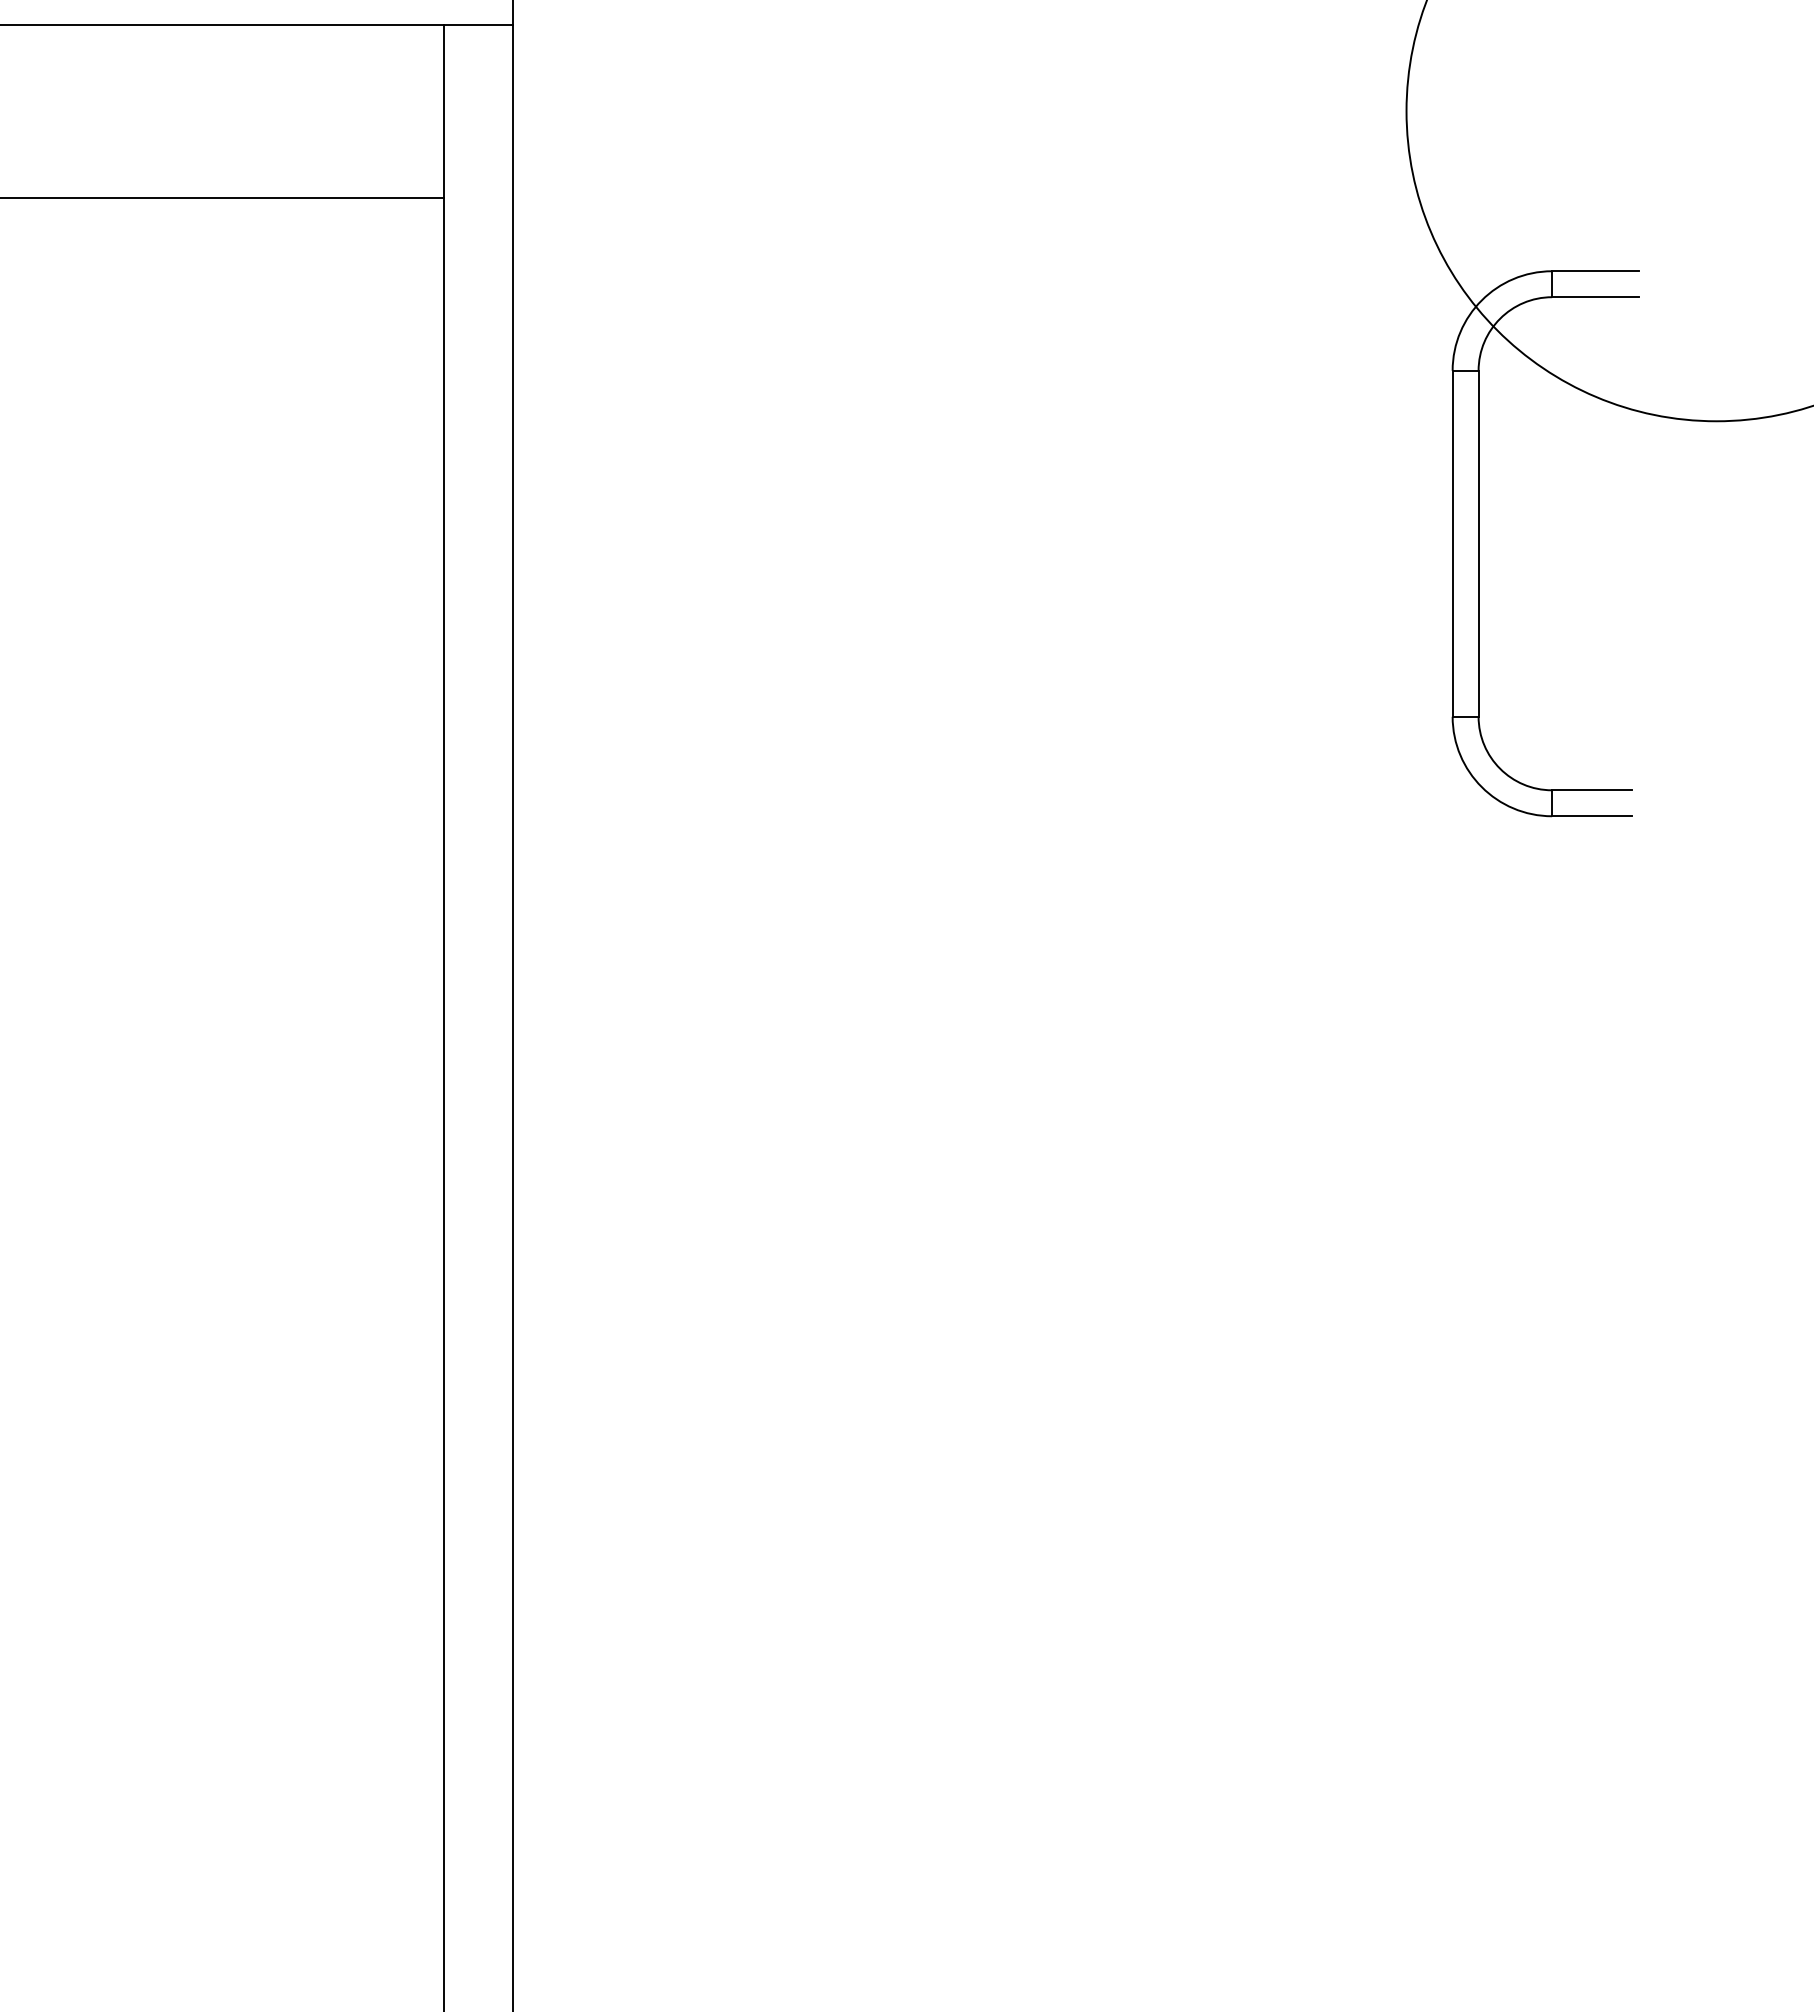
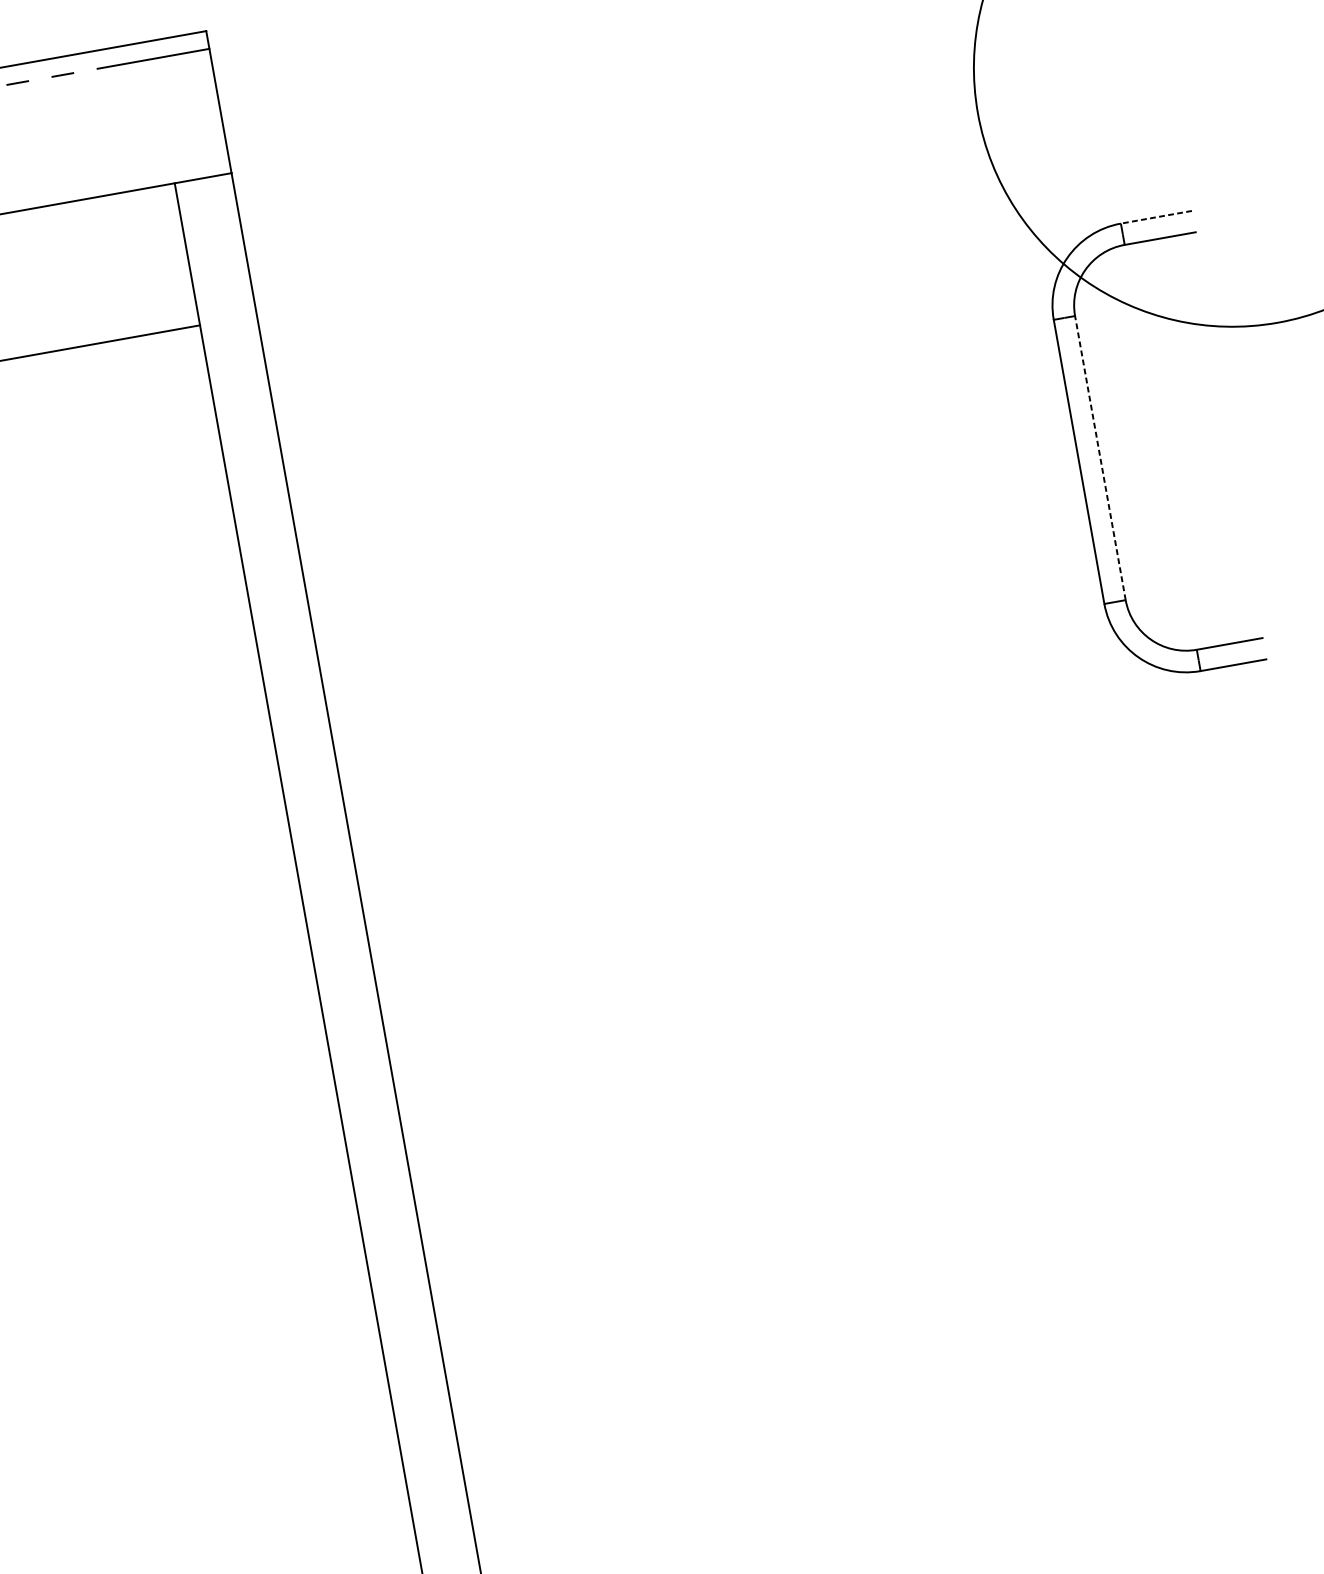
line: (1594, 271) -> (1155, 217), solid -> dashed
line: (1478, 543) -> (1100, 457), solid -> dashed

